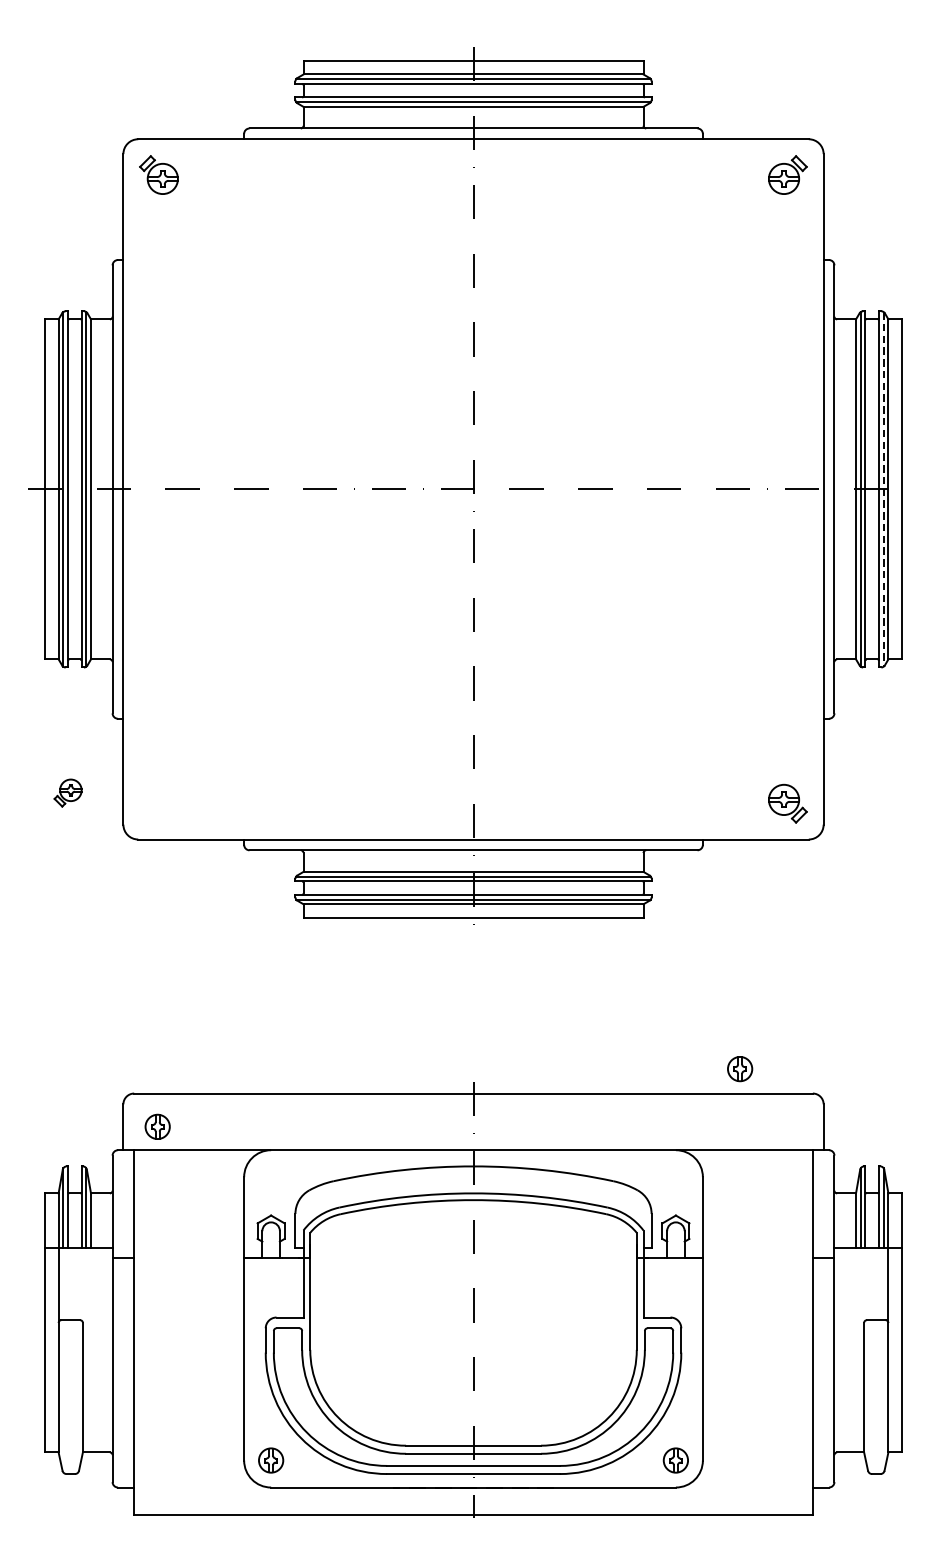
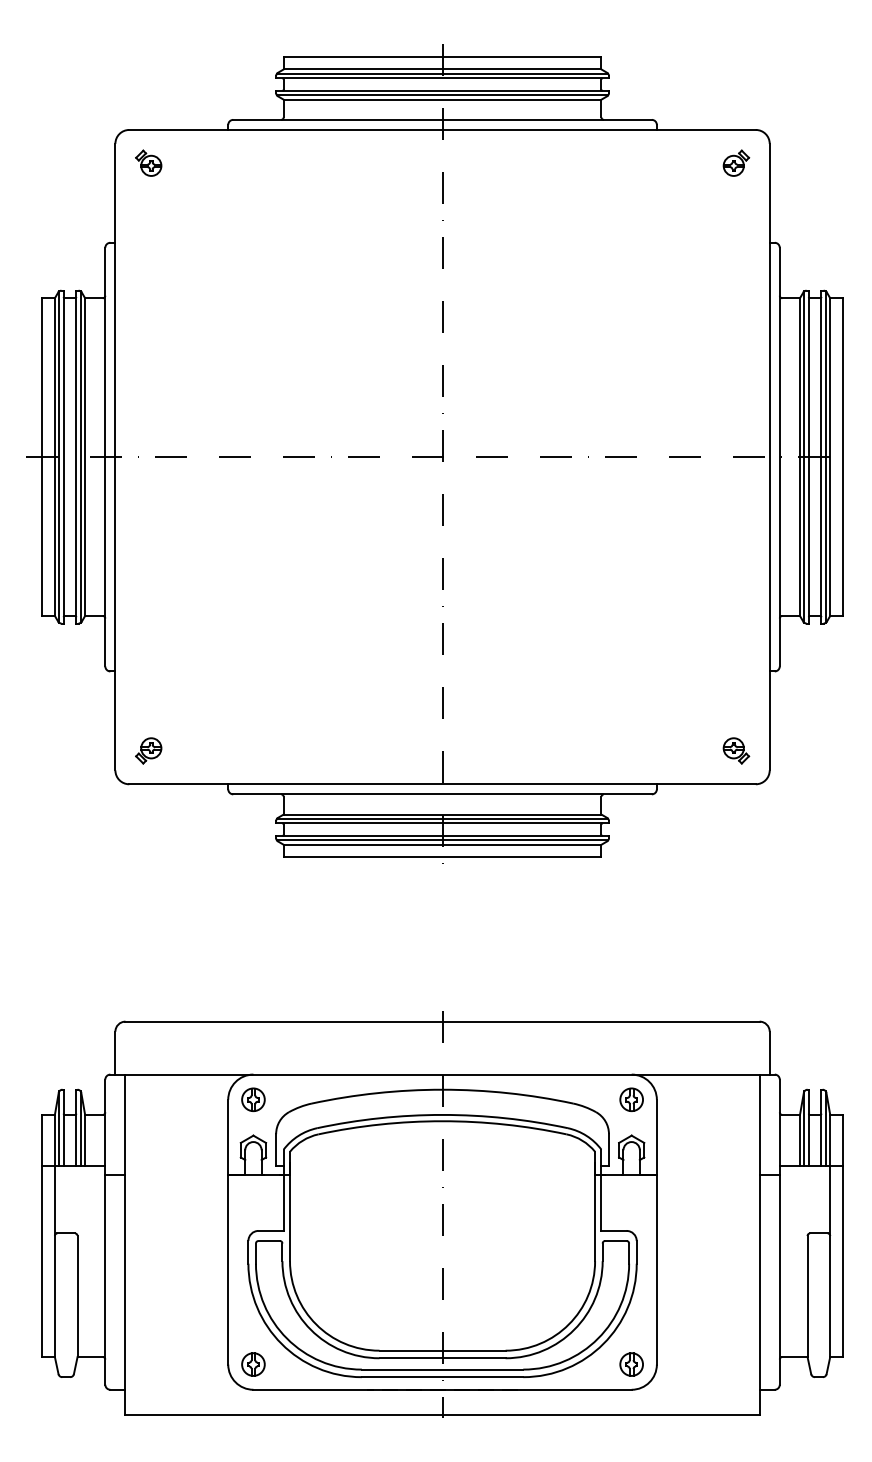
part: (158, 174) -> (148, 162), size x0.71
part: (788, 174) -> (736, 162), size x0.71
line: (883, 489) -> (825, 457), dashed -> solid
part: (67, 792) -> (148, 750), moved
part: (788, 803) -> (736, 750), size x0.71
part: (739, 1068) -> (631, 1099), moved
part: (157, 1126) -> (253, 1099), moved

